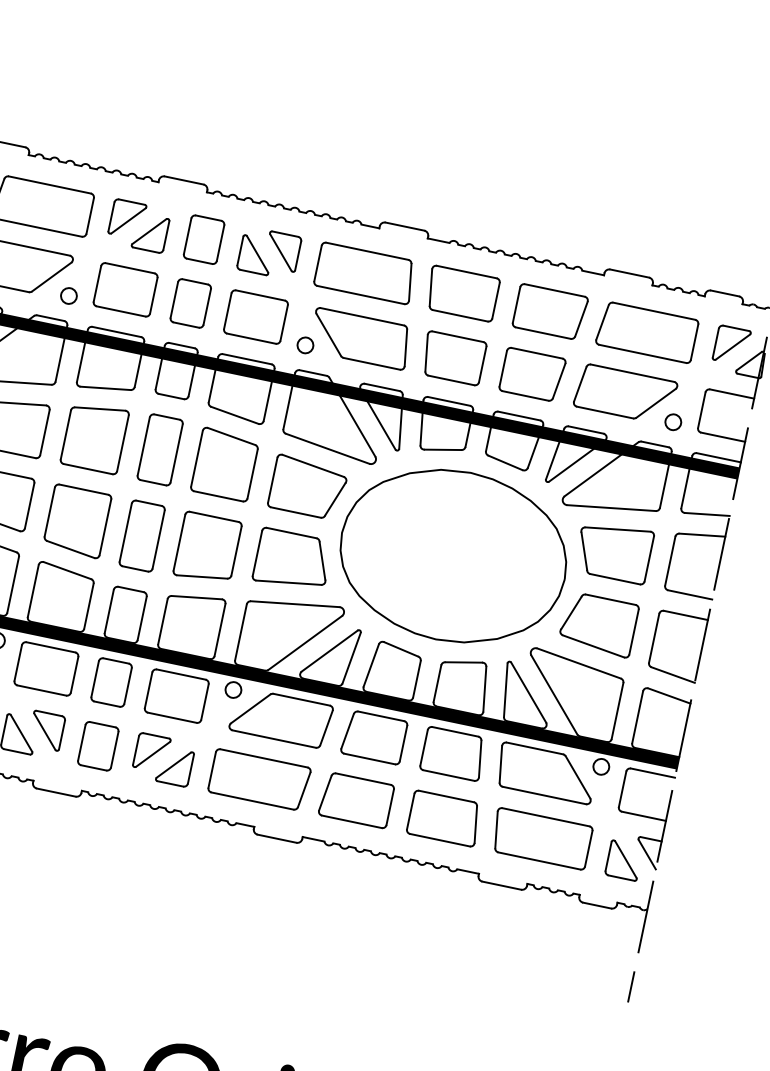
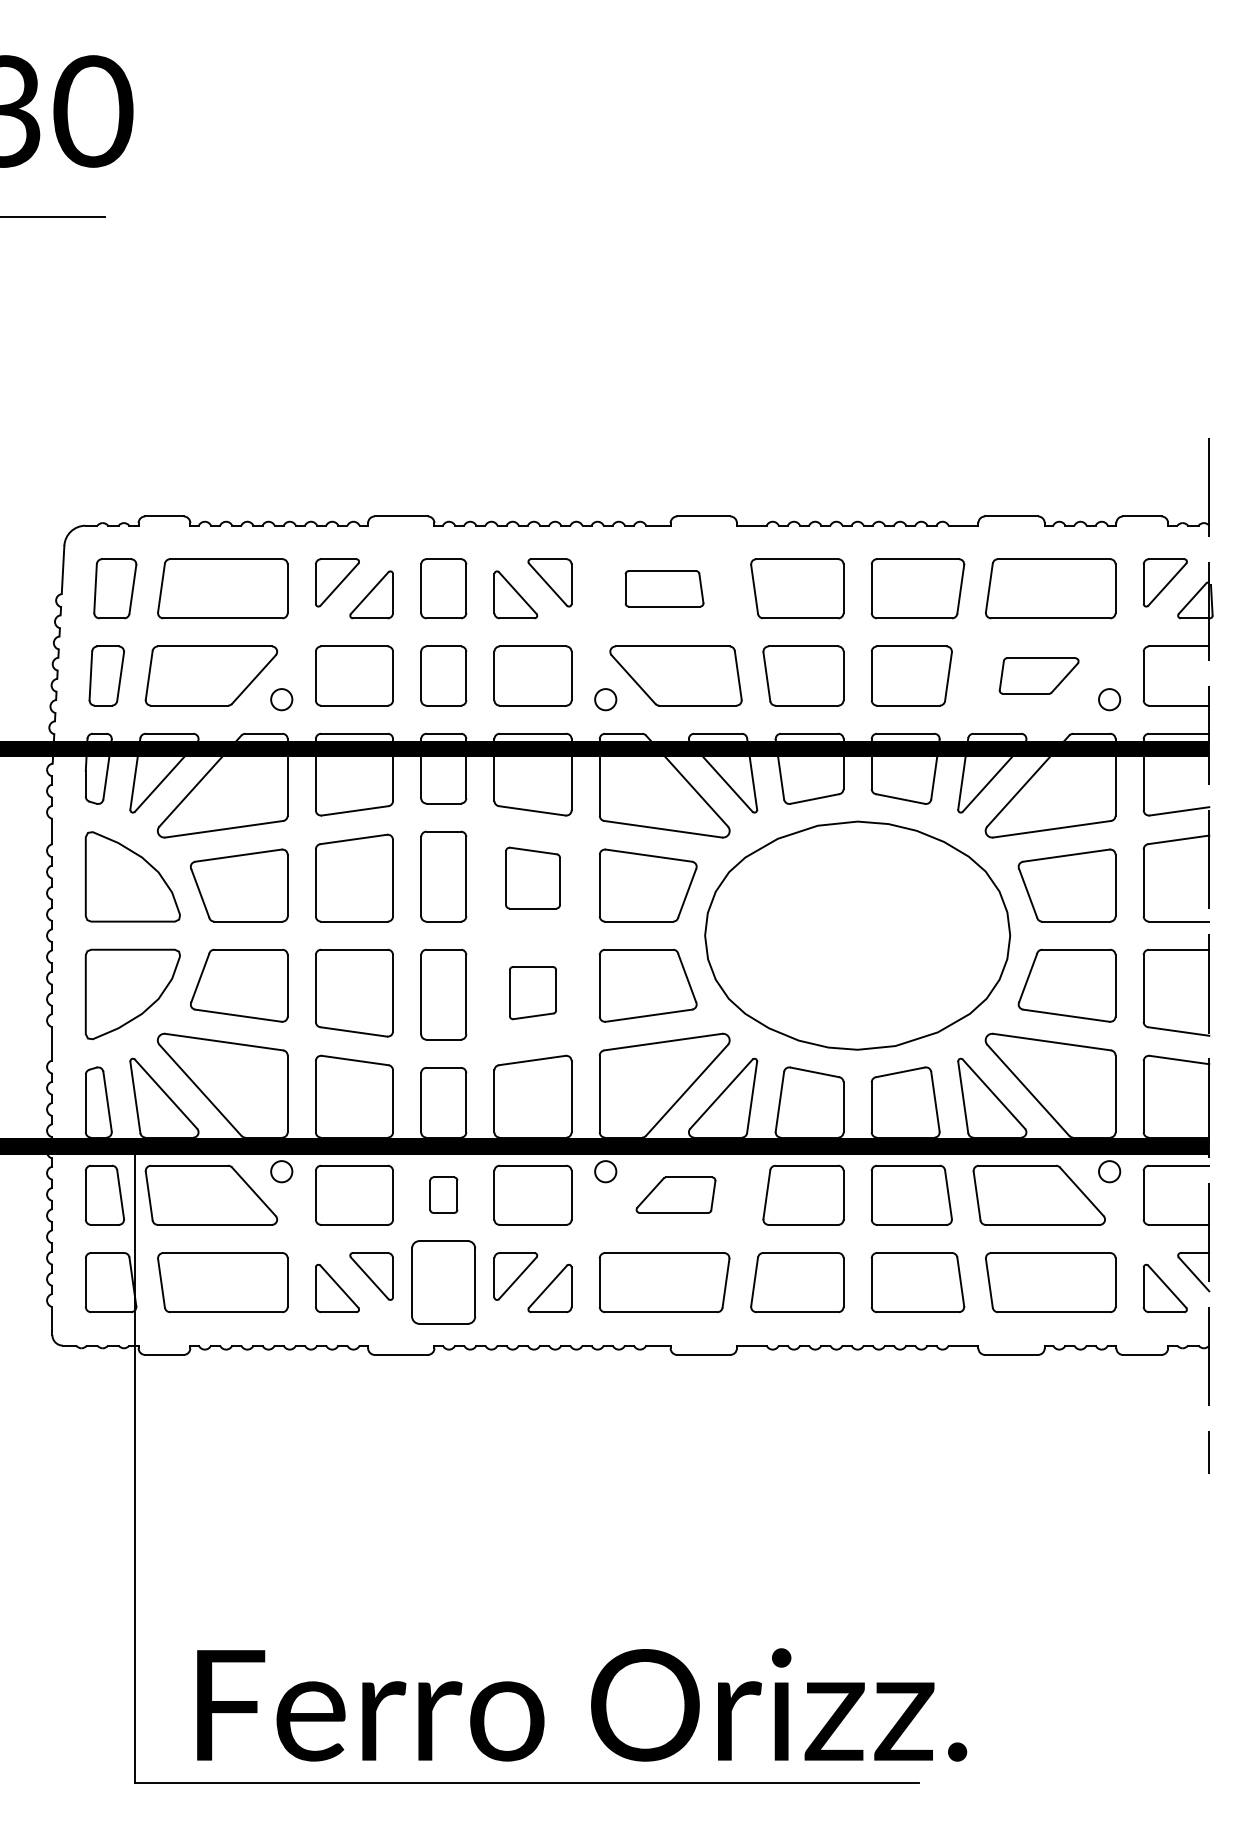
part: (365, 273) -> (664, 588), size x0.6
part: (625, 393) -> (1038, 675), size x0.6
part: (224, 464) -> (532, 877), size x0.7
part: (207, 548) -> (532, 992), size x0.6
part: (111, 681) -> (443, 1194), size x0.6
part: (280, 717) -> (675, 1194), size x0.6
part: (98, 746) -> (443, 1282), size x1.4

